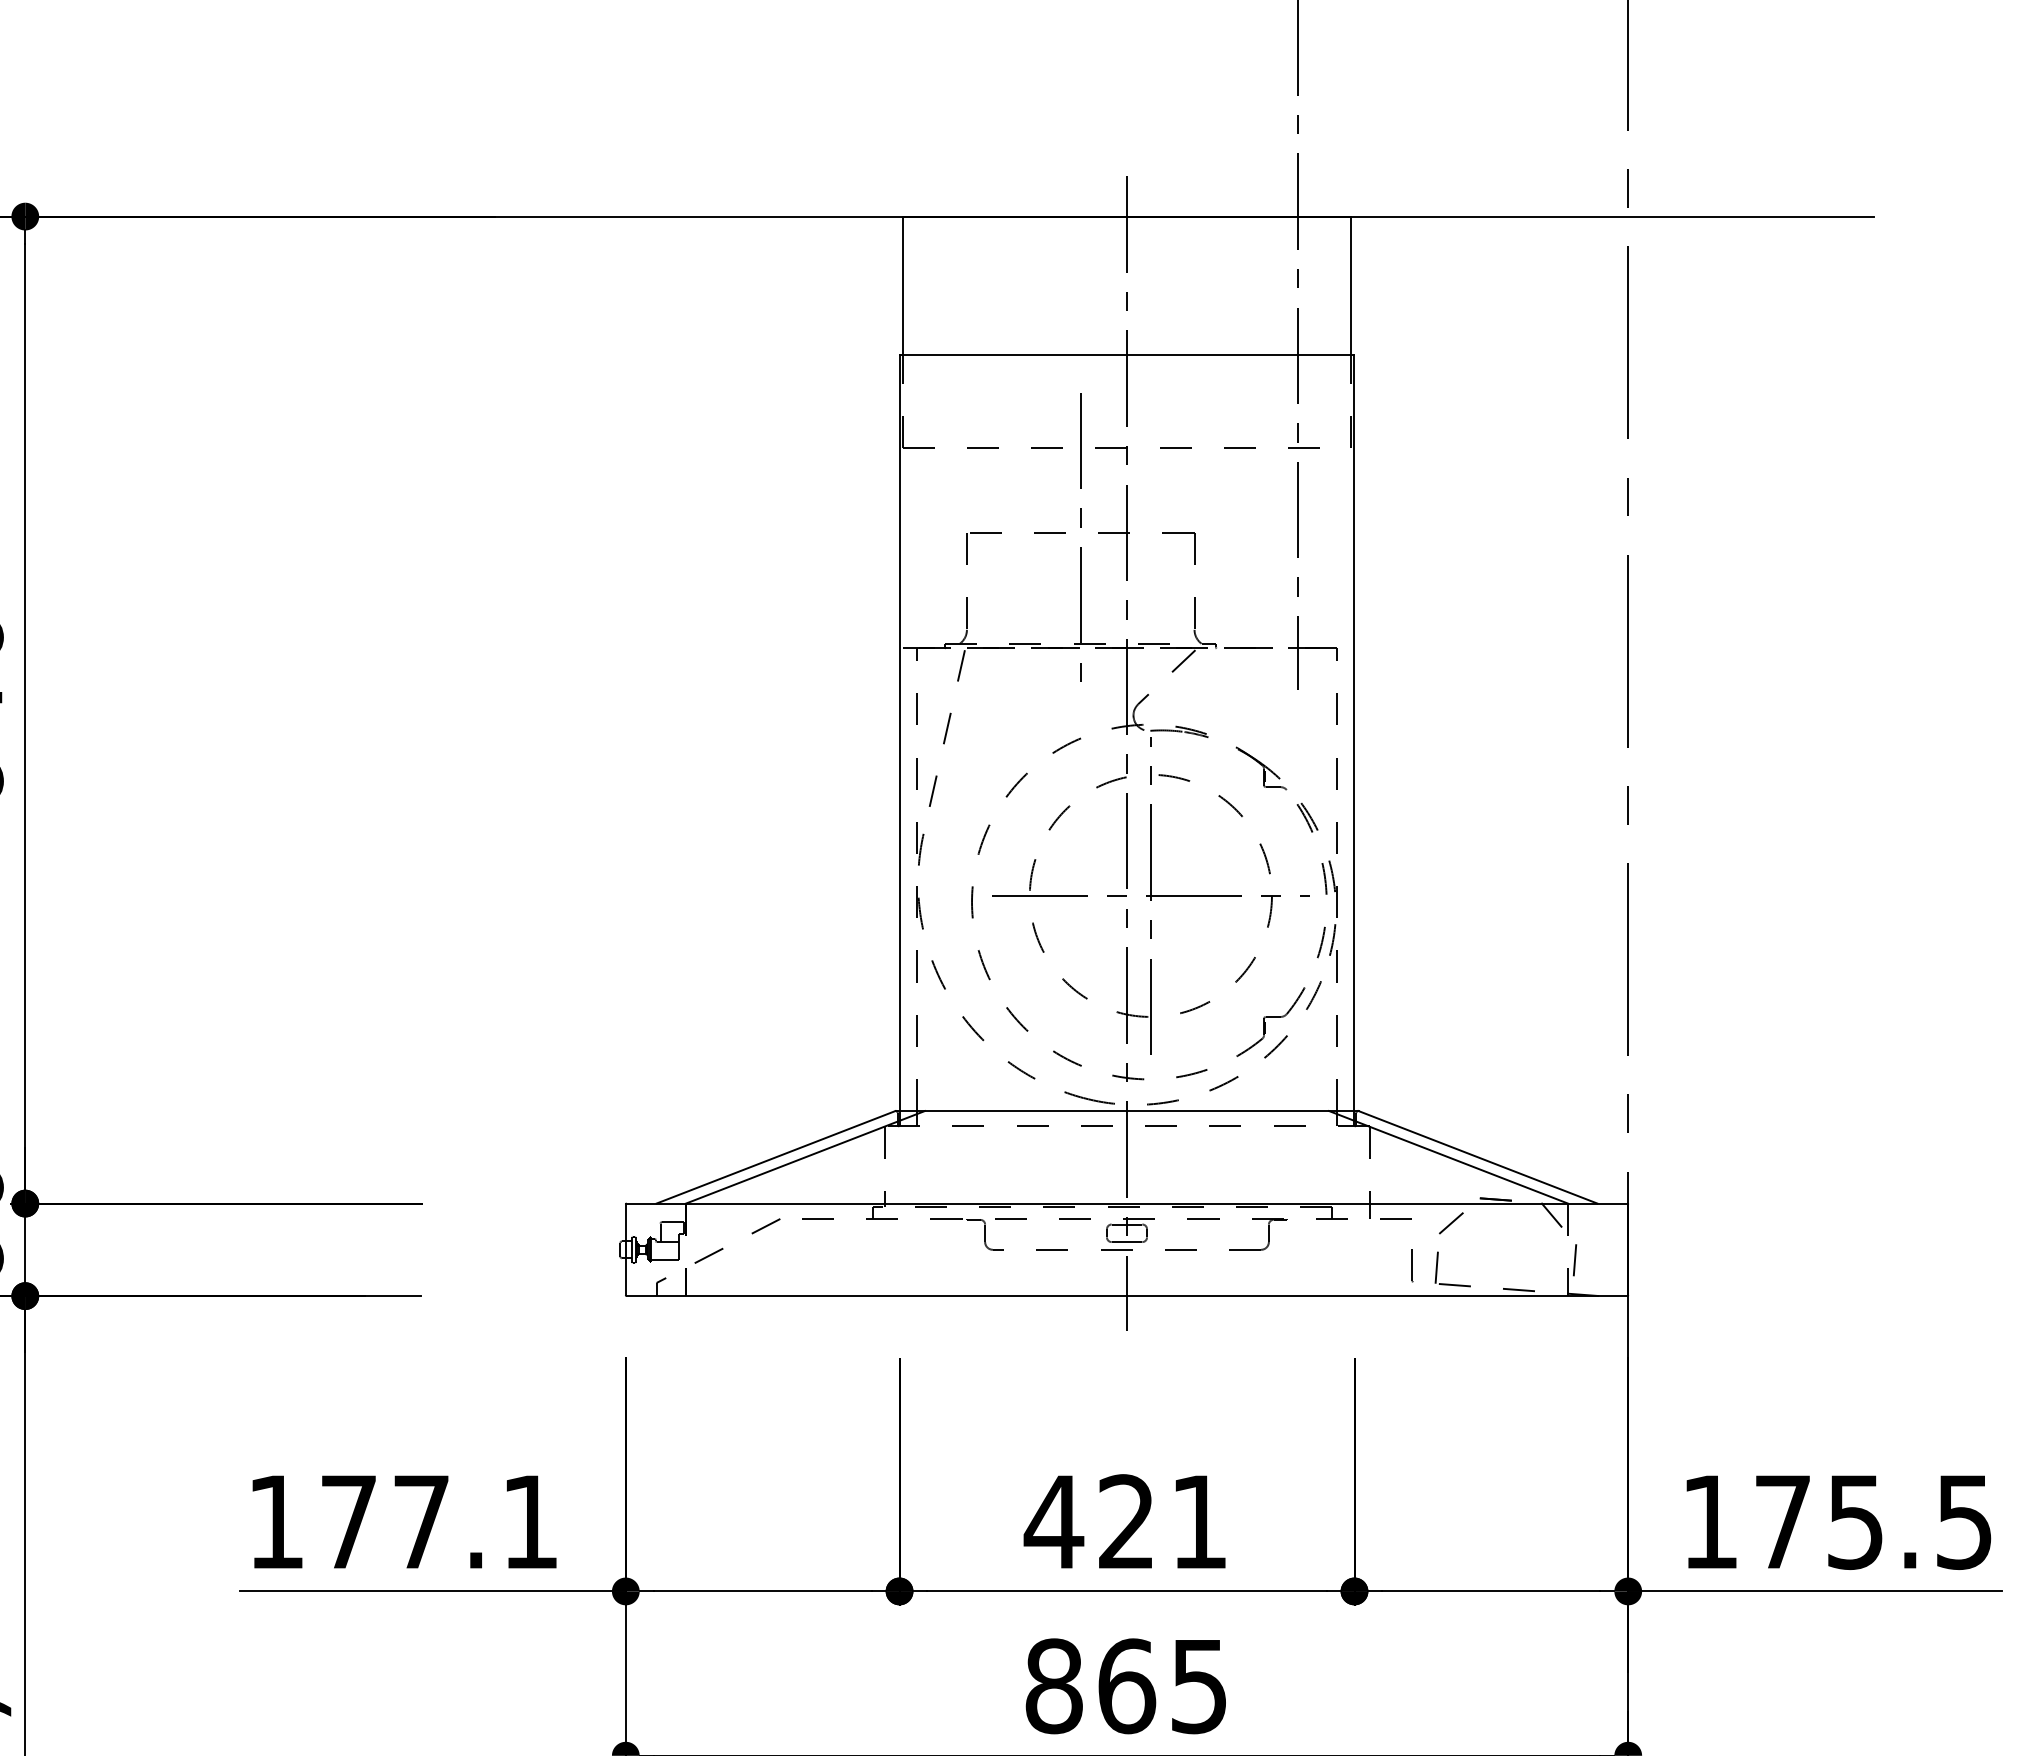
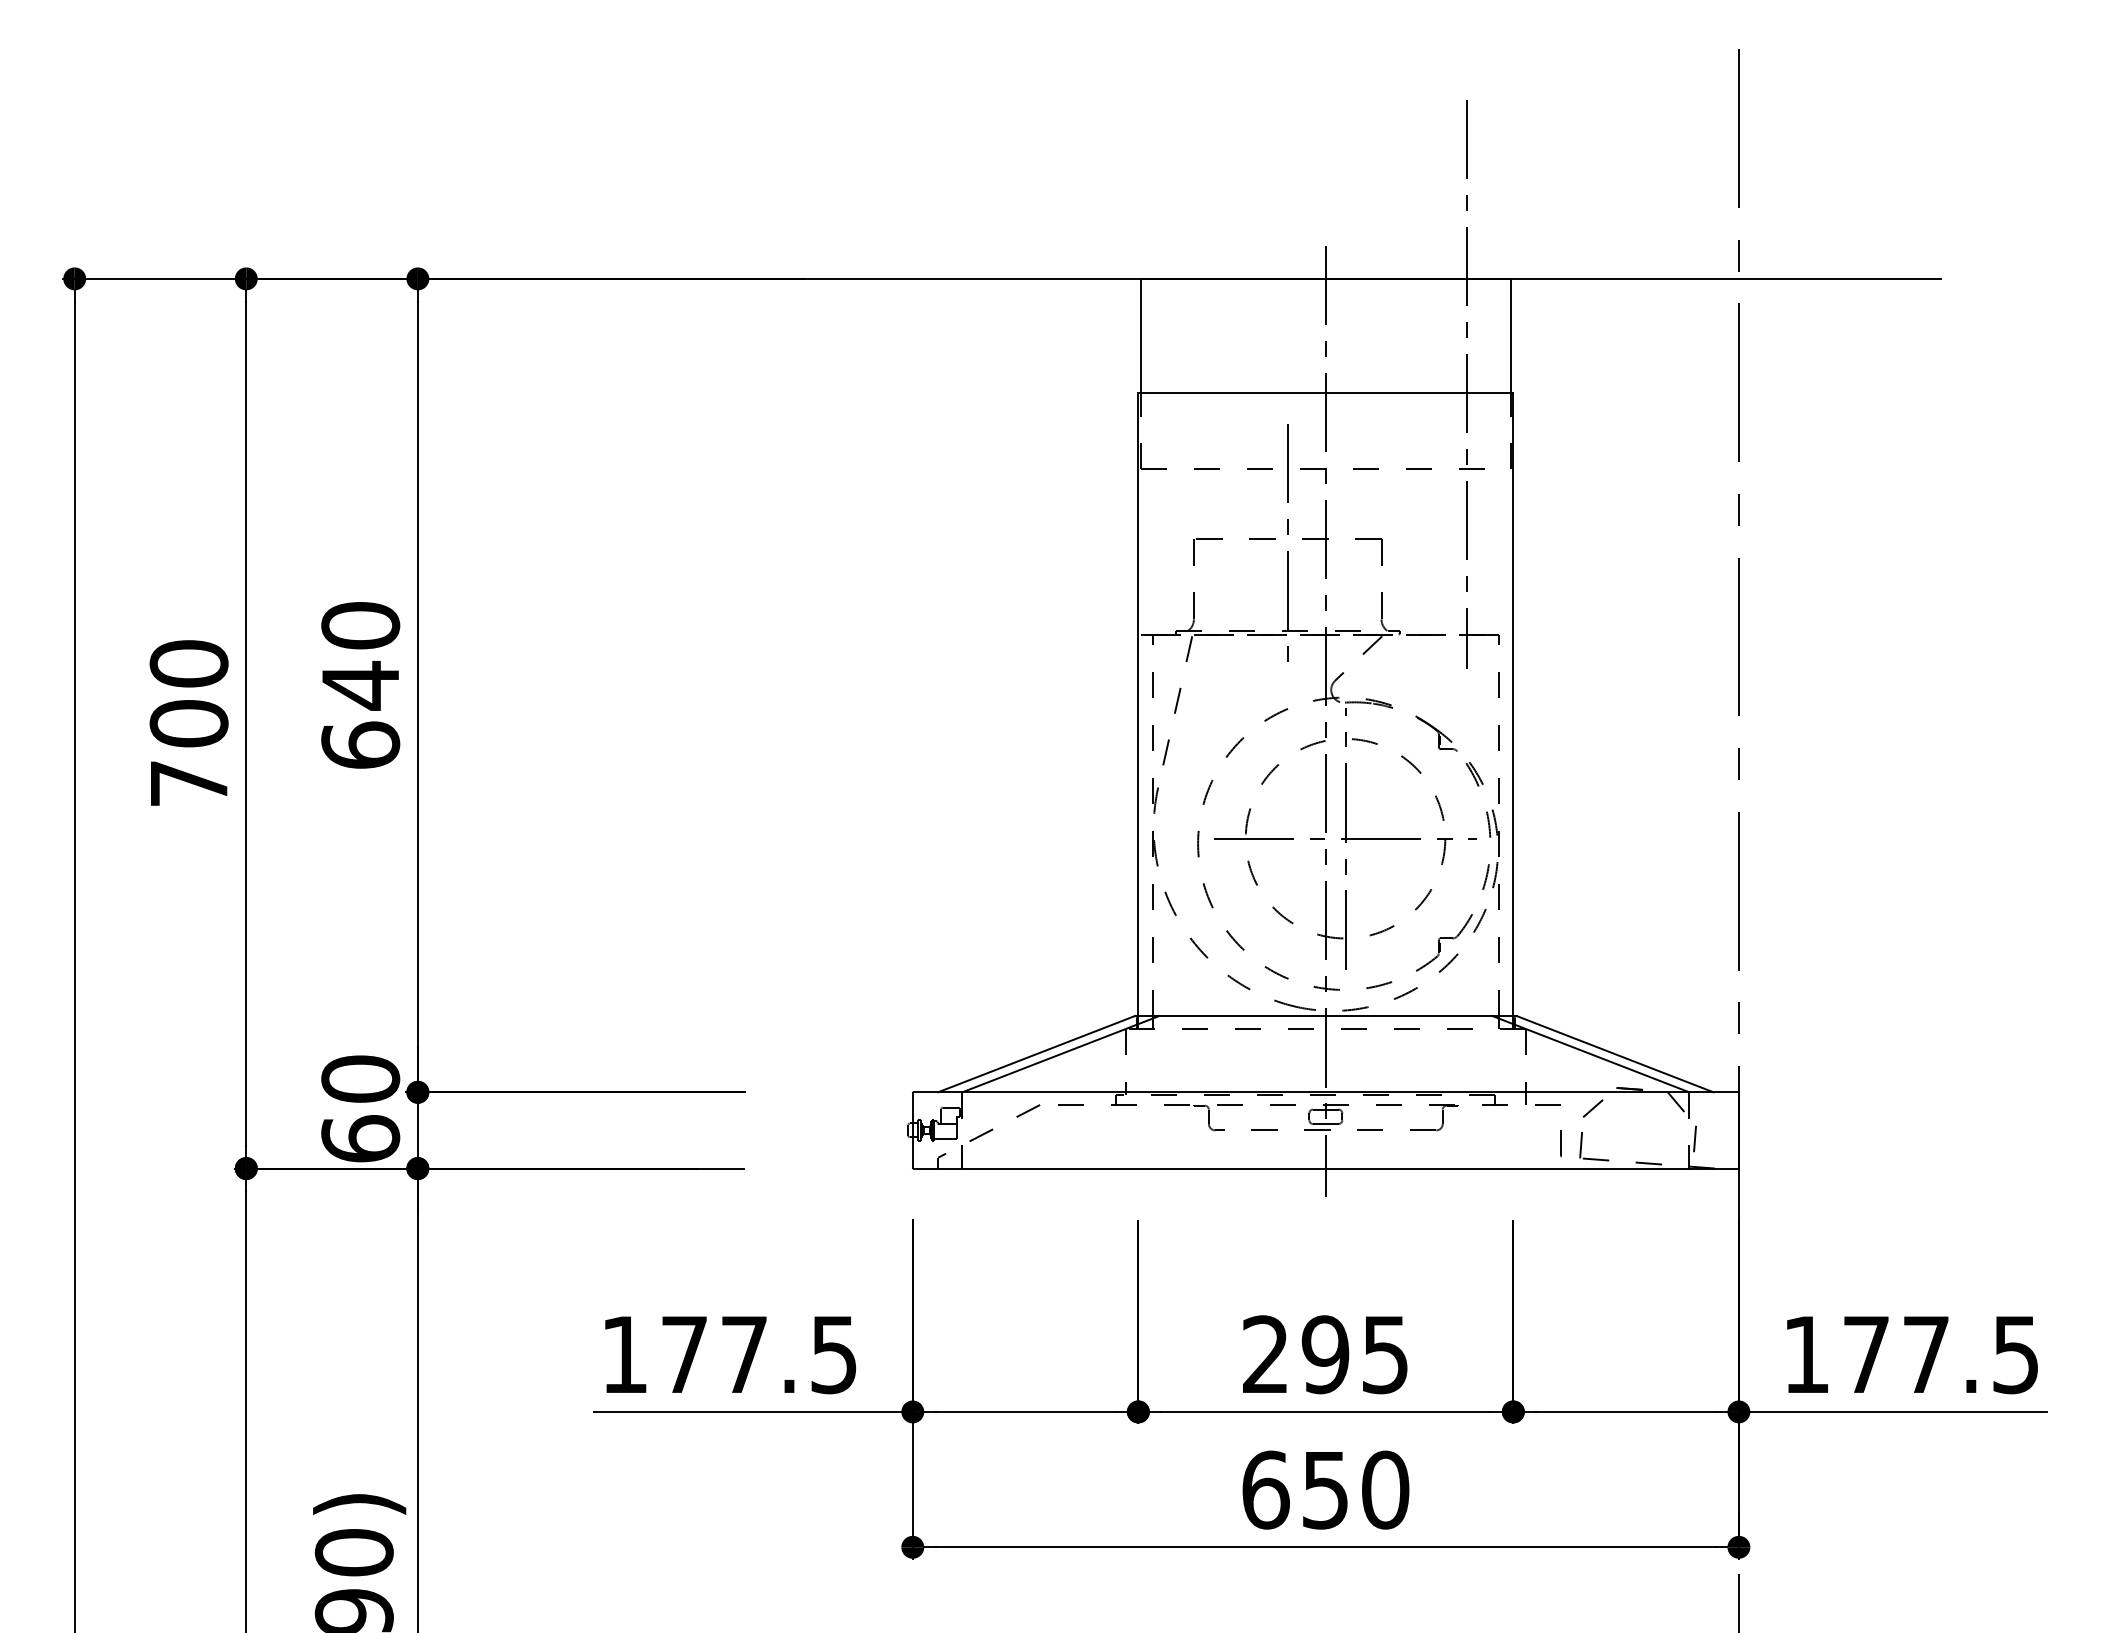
text: (1124, 1521) -> (1323, 1354), 421 -> 295
text: (529, 1522) -> (833, 1355), 177.1 -> 177.5
text: (1854, 1522) -> (1925, 1355), 175.5 -> 177.5
text: (1126, 1685) -> (1325, 1489), 865 -> 650

